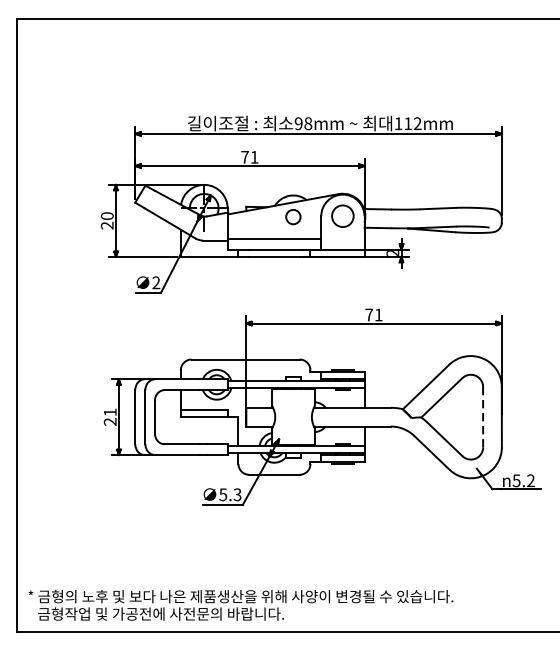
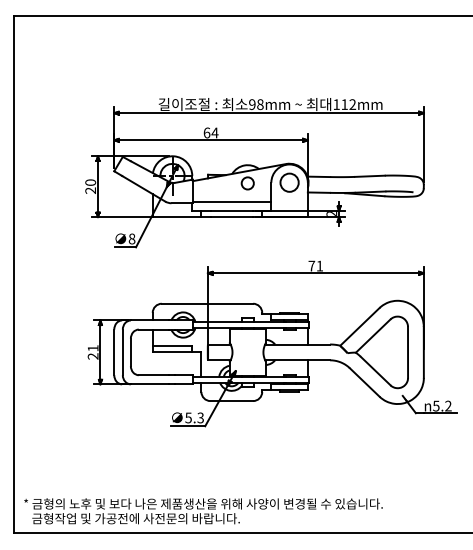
text: (249, 156) -> (210, 132), 71 -> 64
text: (155, 282) -> (131, 238), 2 -> 8
line: (483, 416) -> (408, 351), dashed -> solid

